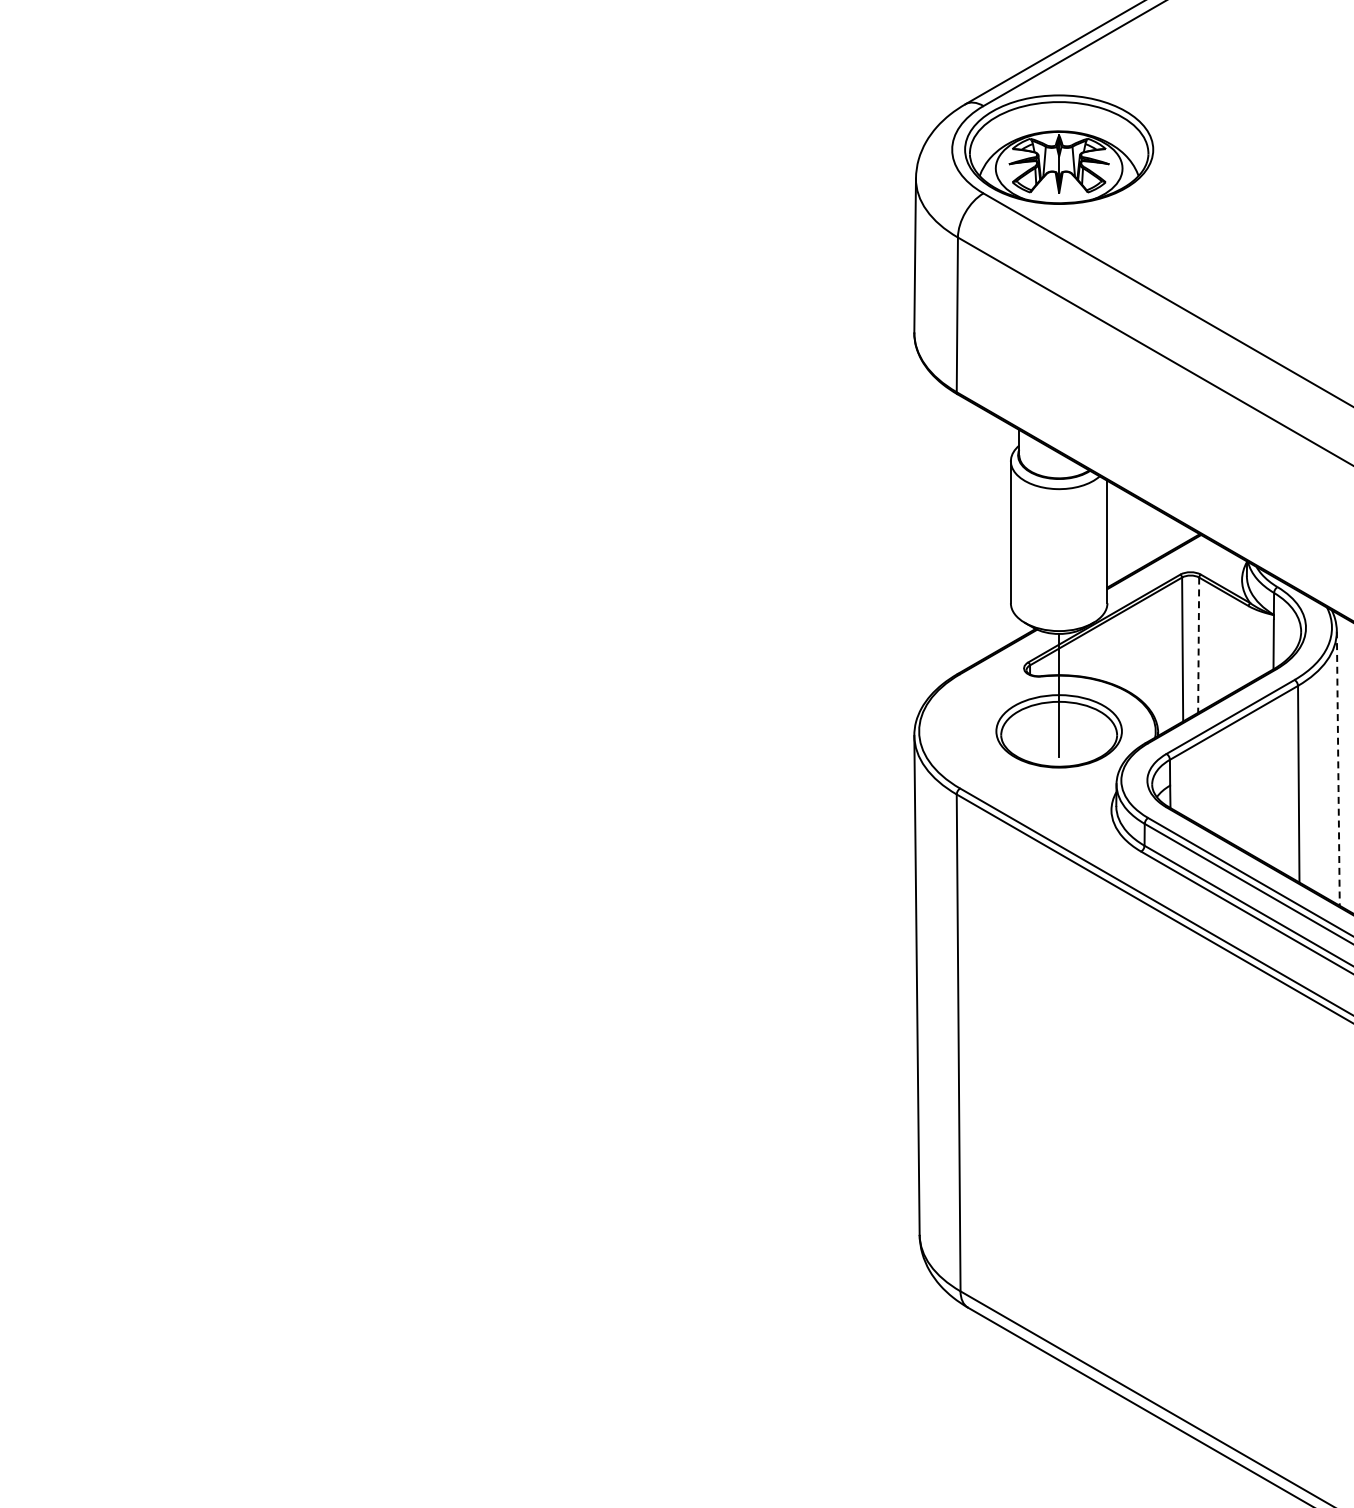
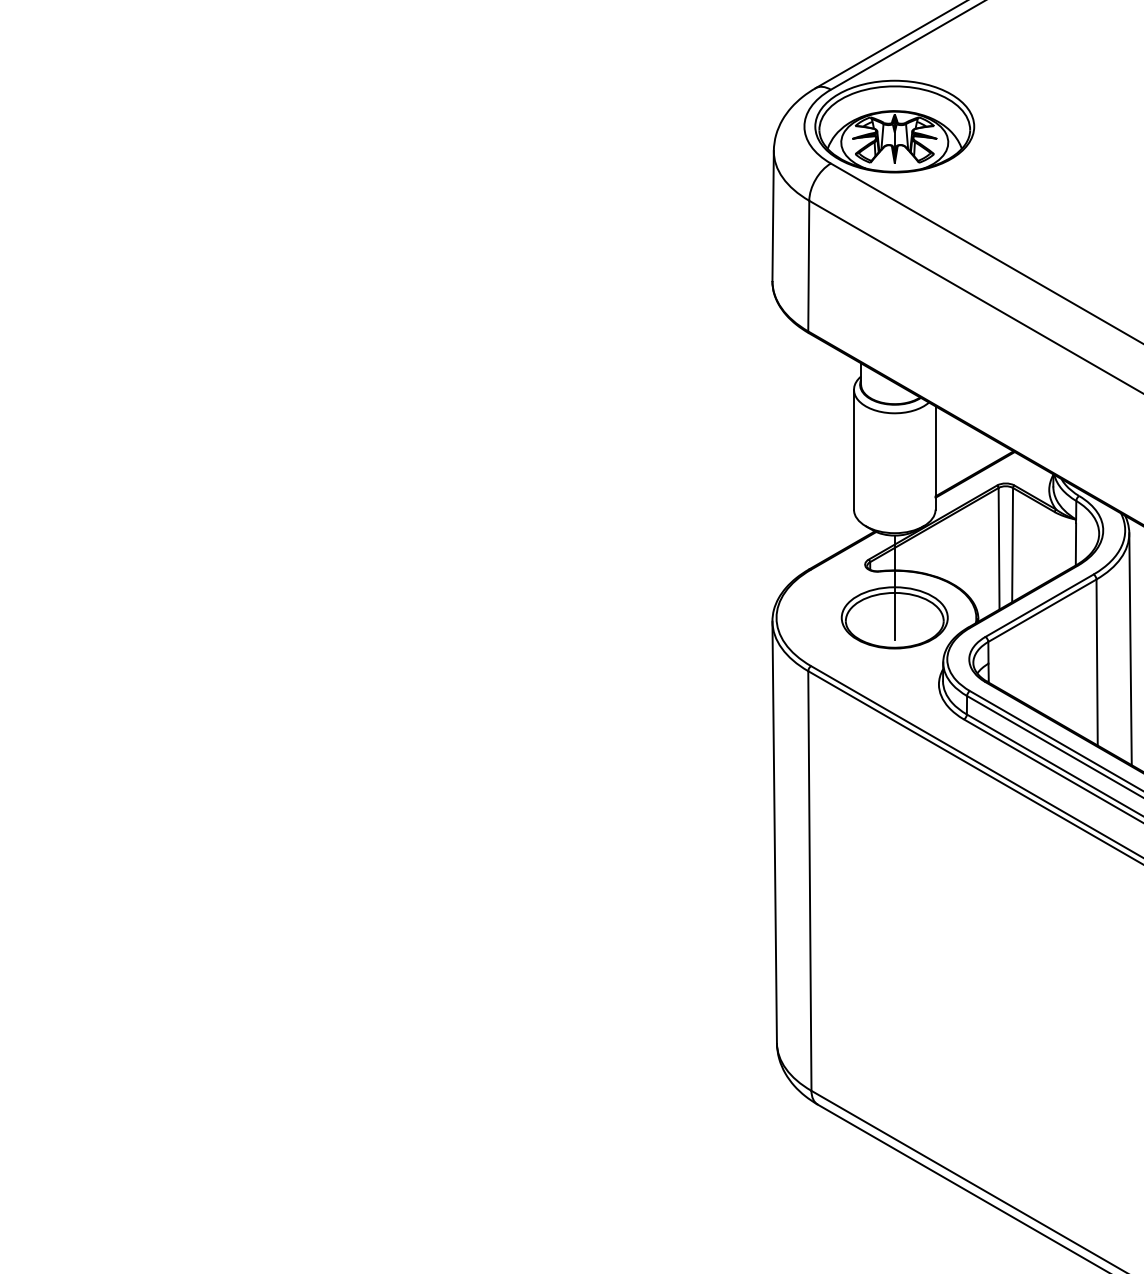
line: (1198, 645) -> (1012, 545), dashed -> solid
line: (1338, 769) -> (1130, 650), dashed -> solid

